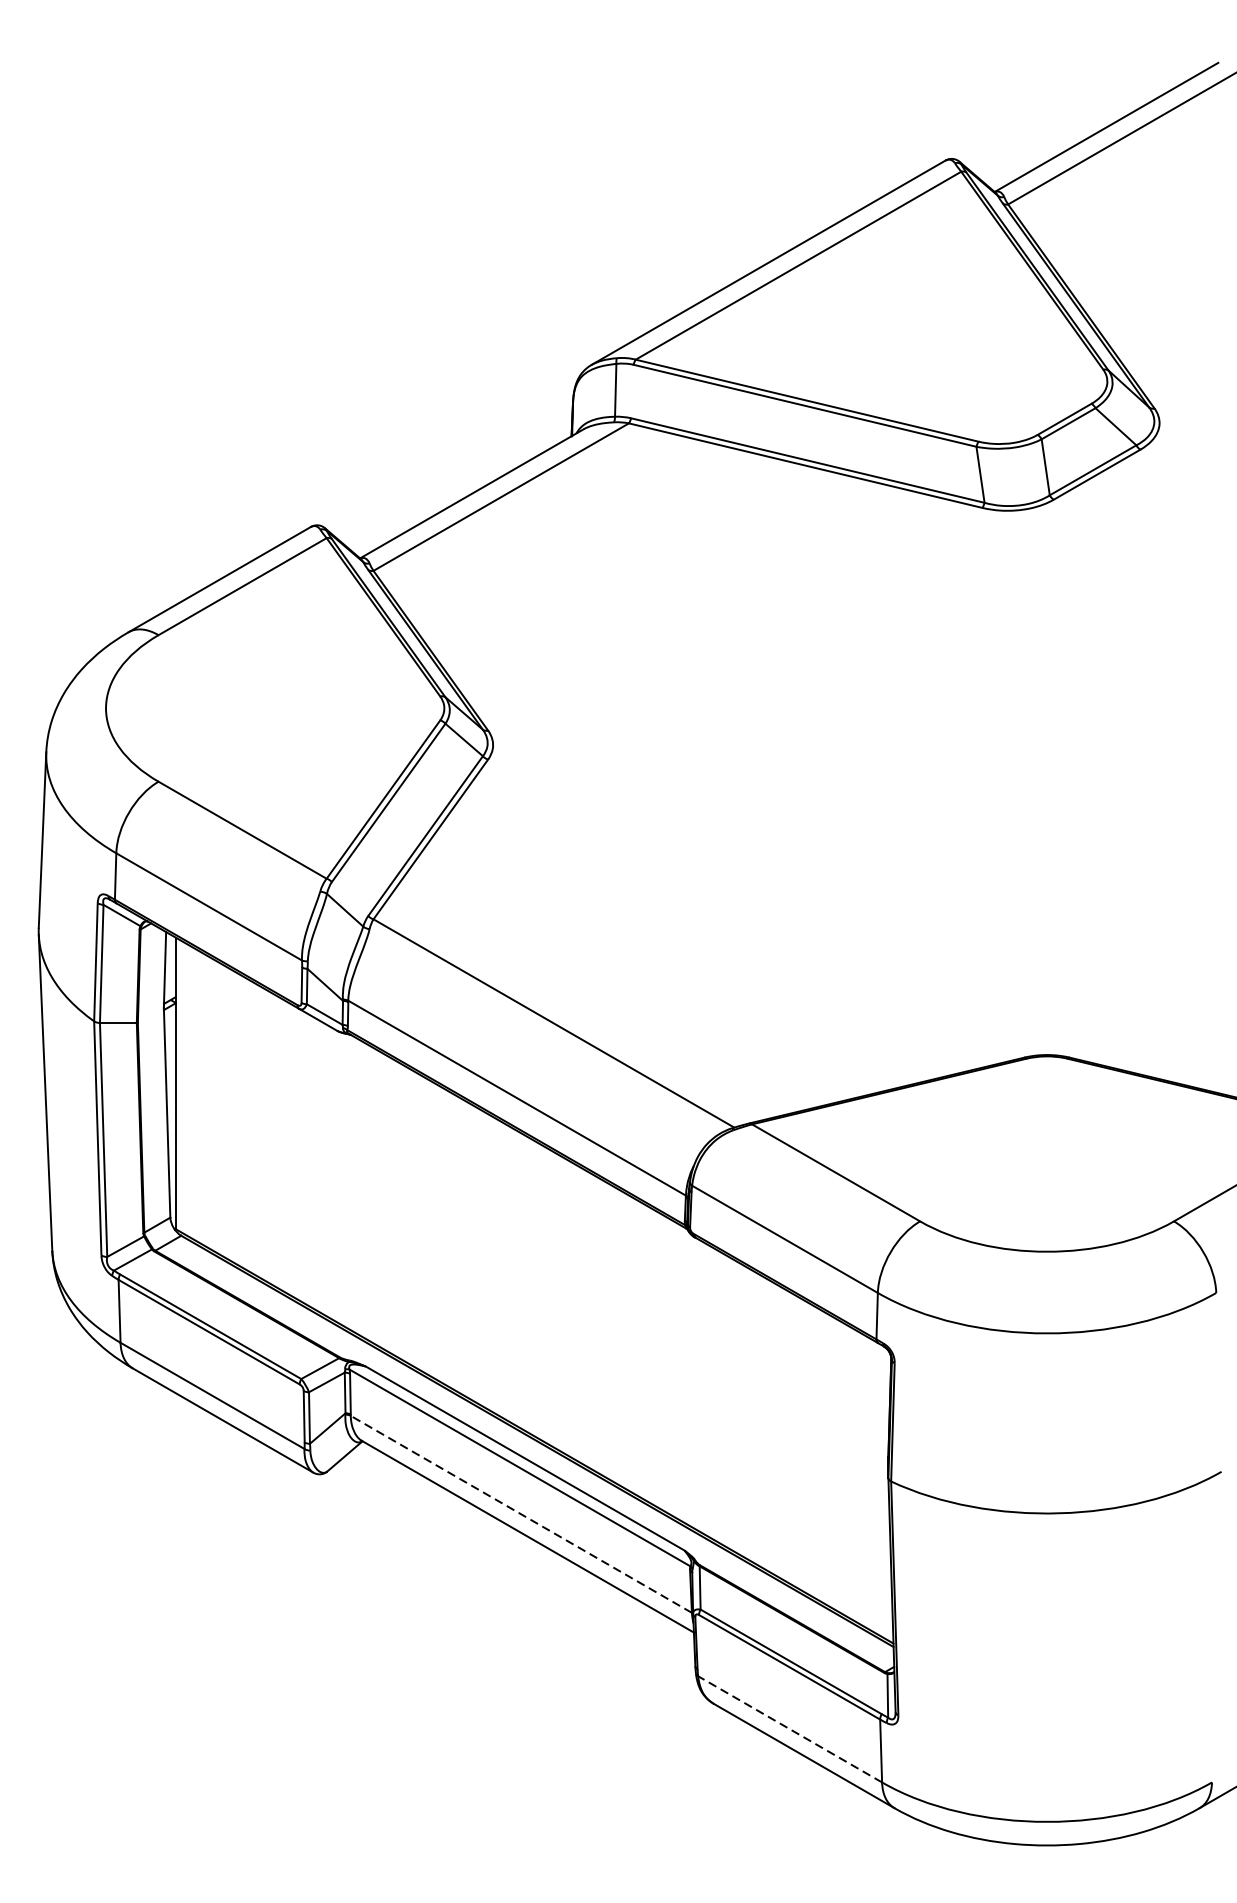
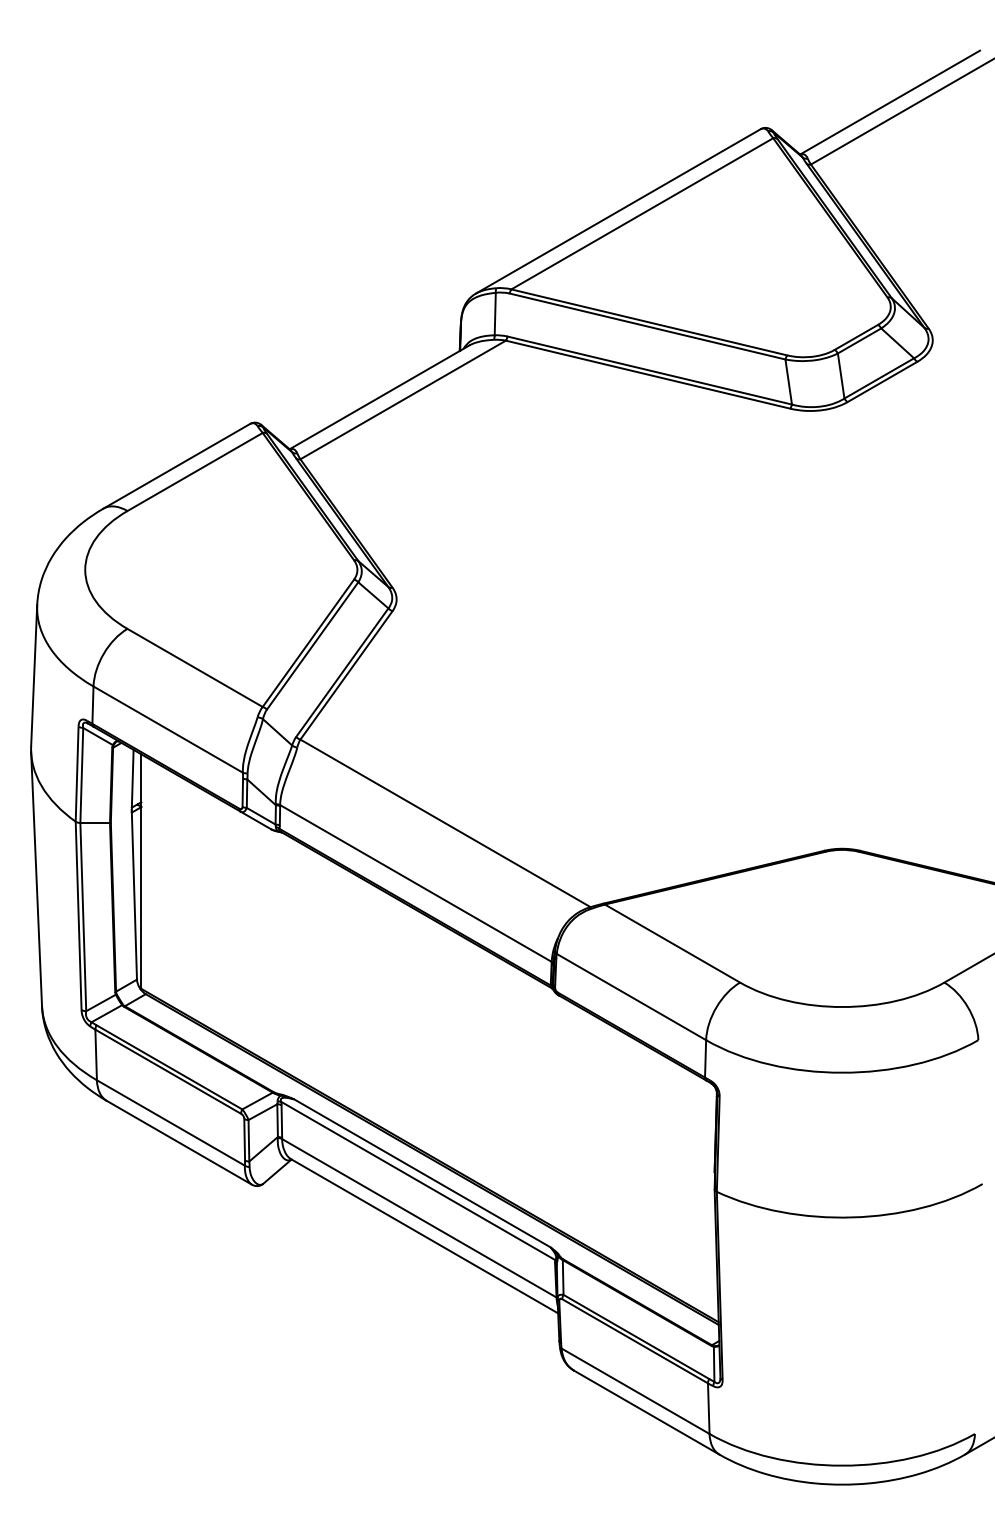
line: (520, 1514) -> (418, 1218), dashed -> solid
line: (790, 1728) -> (635, 1390), dashed -> solid

